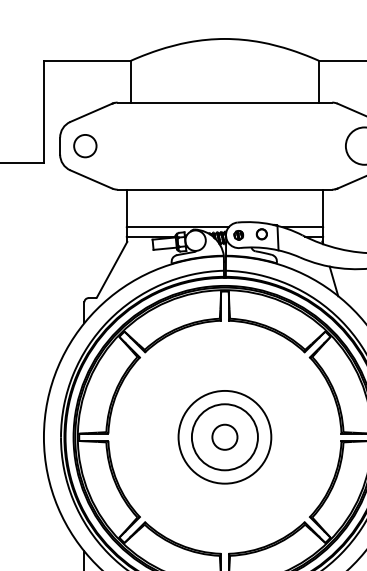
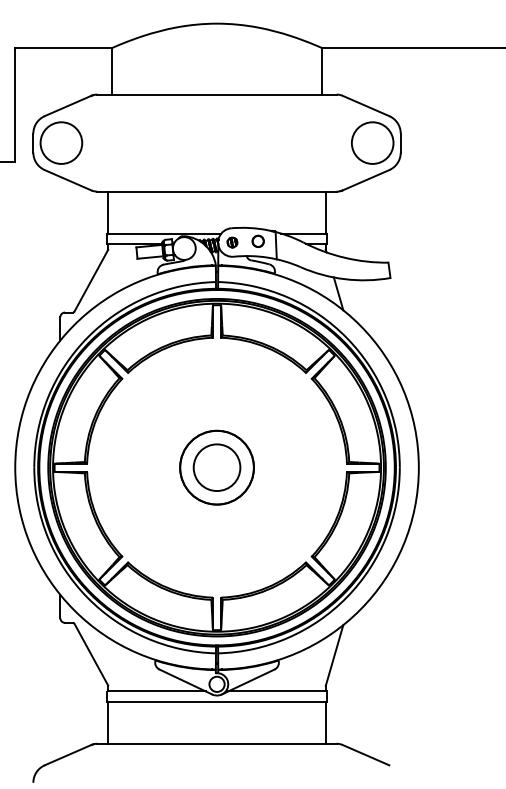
circle: (85, 145) -> (61, 142), size x1.67
circle: (224, 437) -> (216, 467), size x0.71
circle: (224, 437) -> (216, 467), size x1.67

